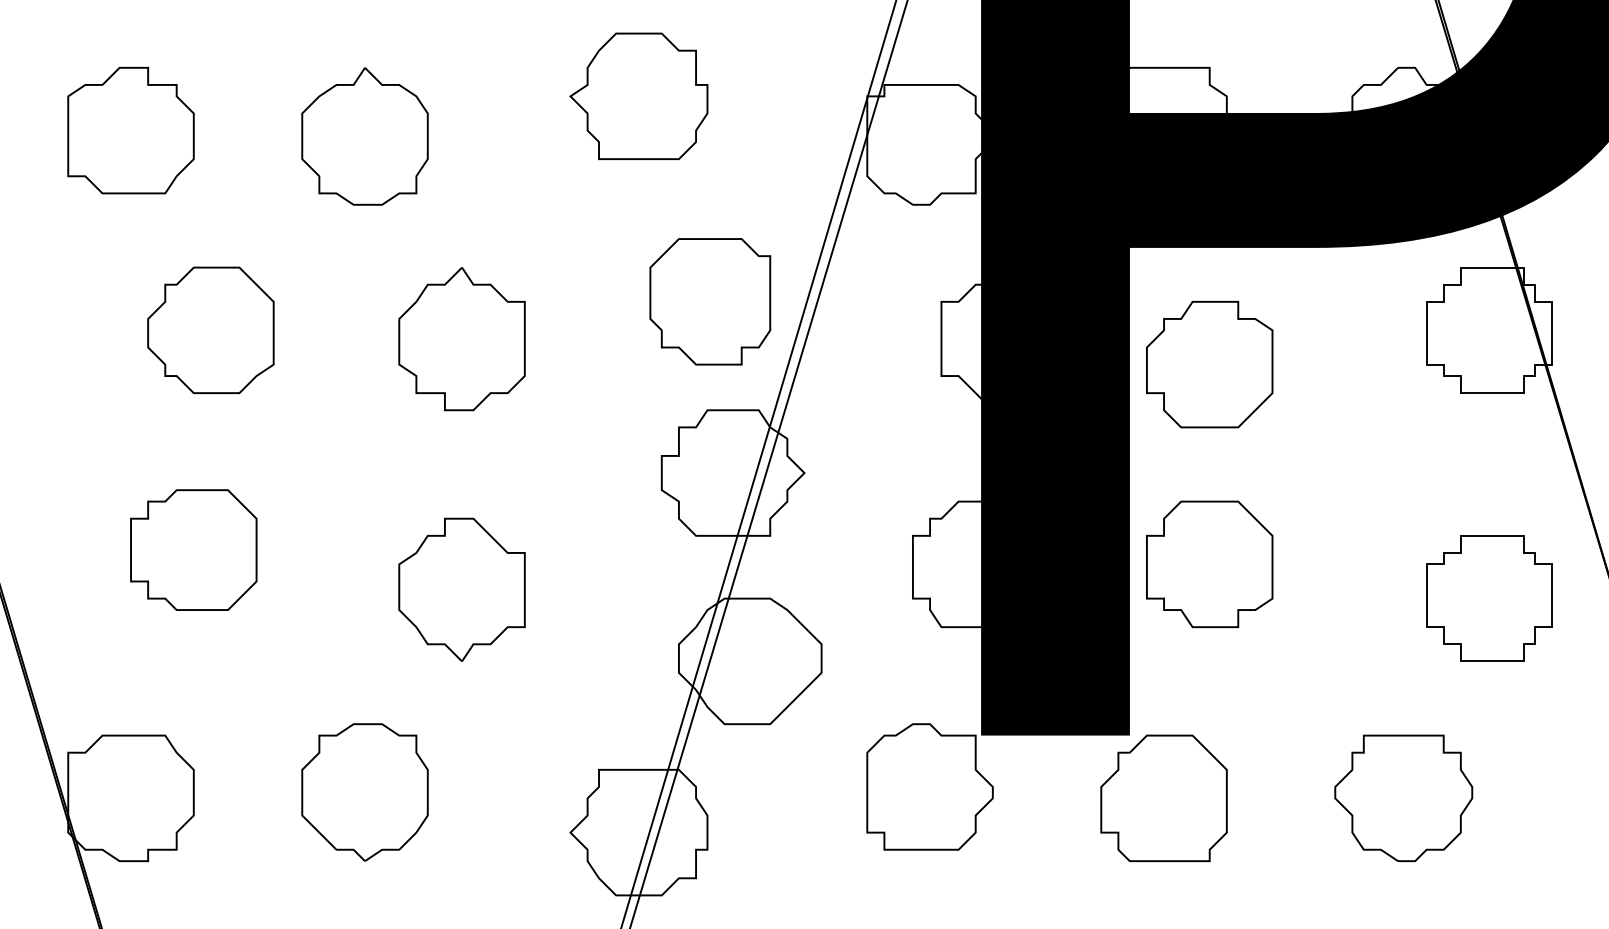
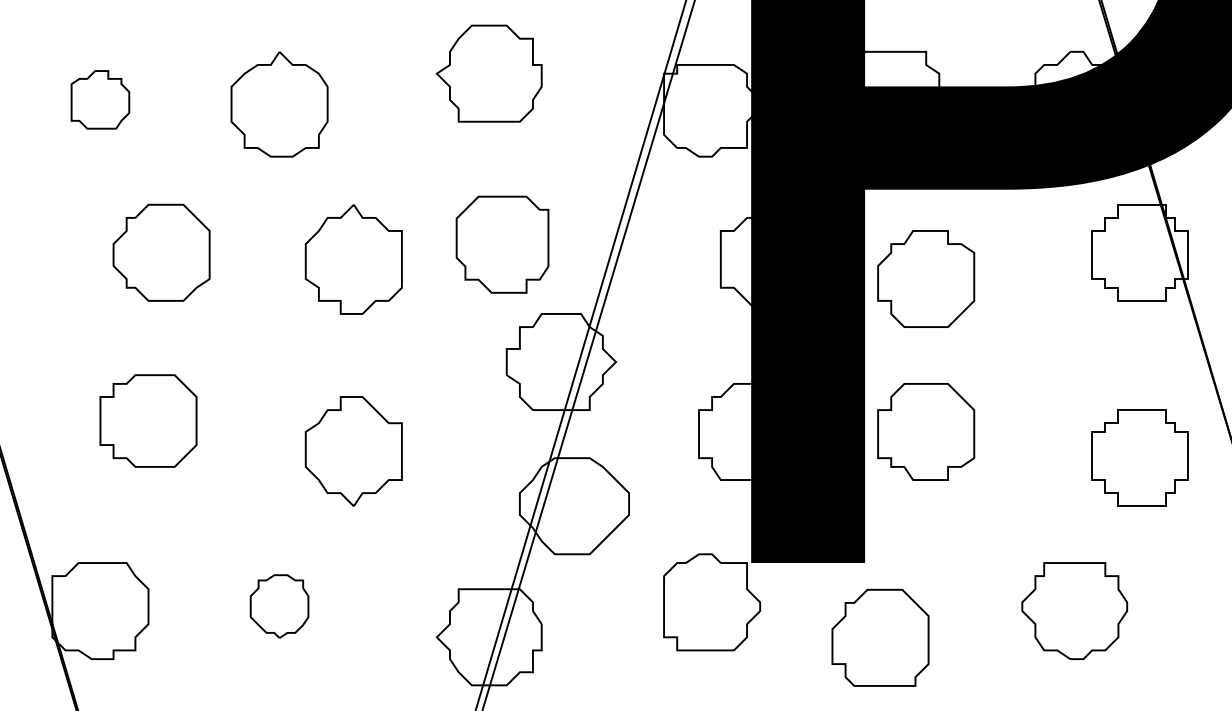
part: (130, 130) -> (100, 99), size x0.6
part: (710, 301) -> (502, 244), moved
part: (364, 792) -> (279, 606), size x0.6
part: (1163, 798) -> (880, 637), moved

